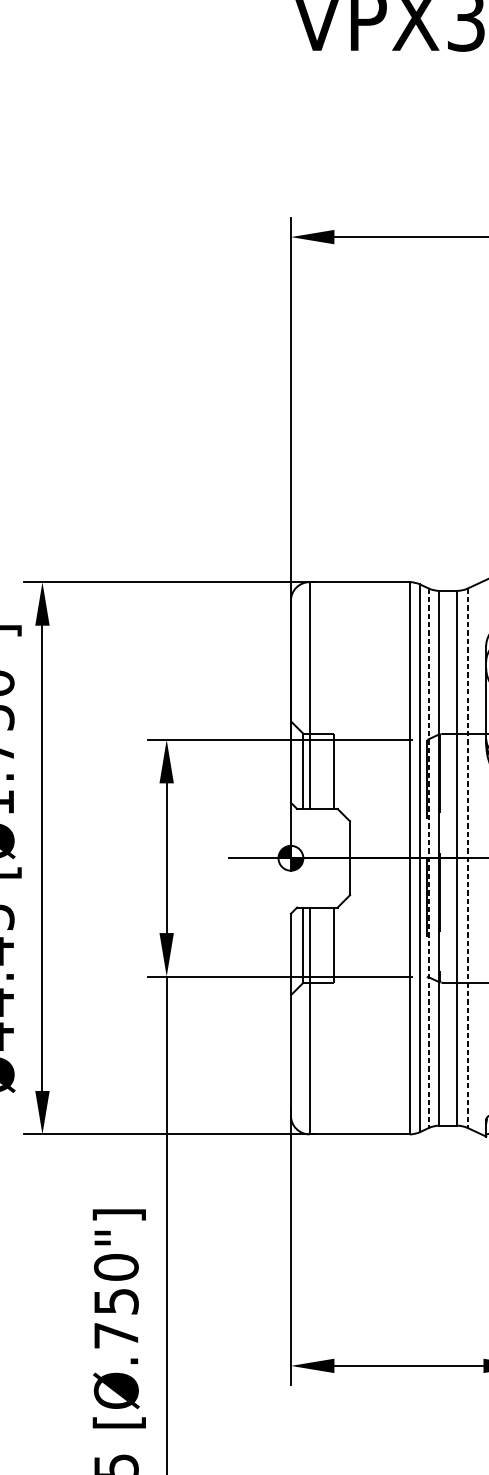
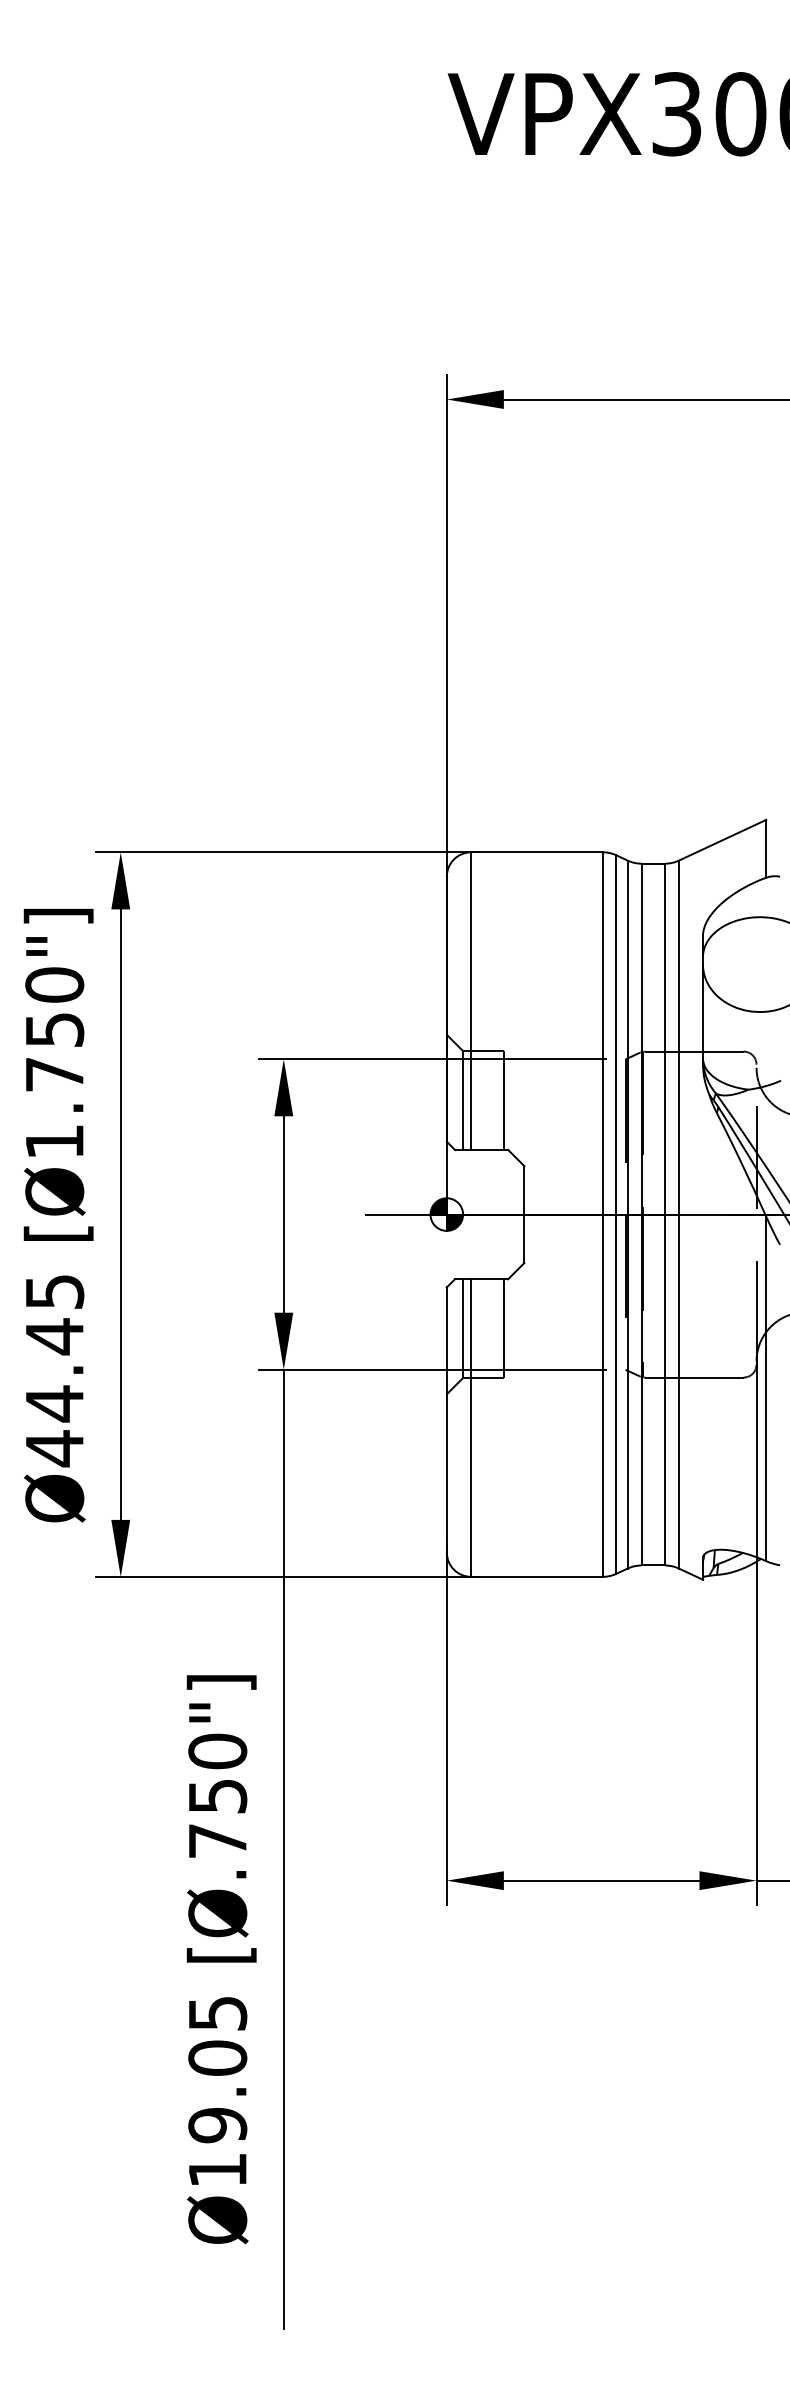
line: (428, 858) -> (627, 1214), dashed -> solid
line: (467, 858) -> (678, 1214), dashed -> solid

